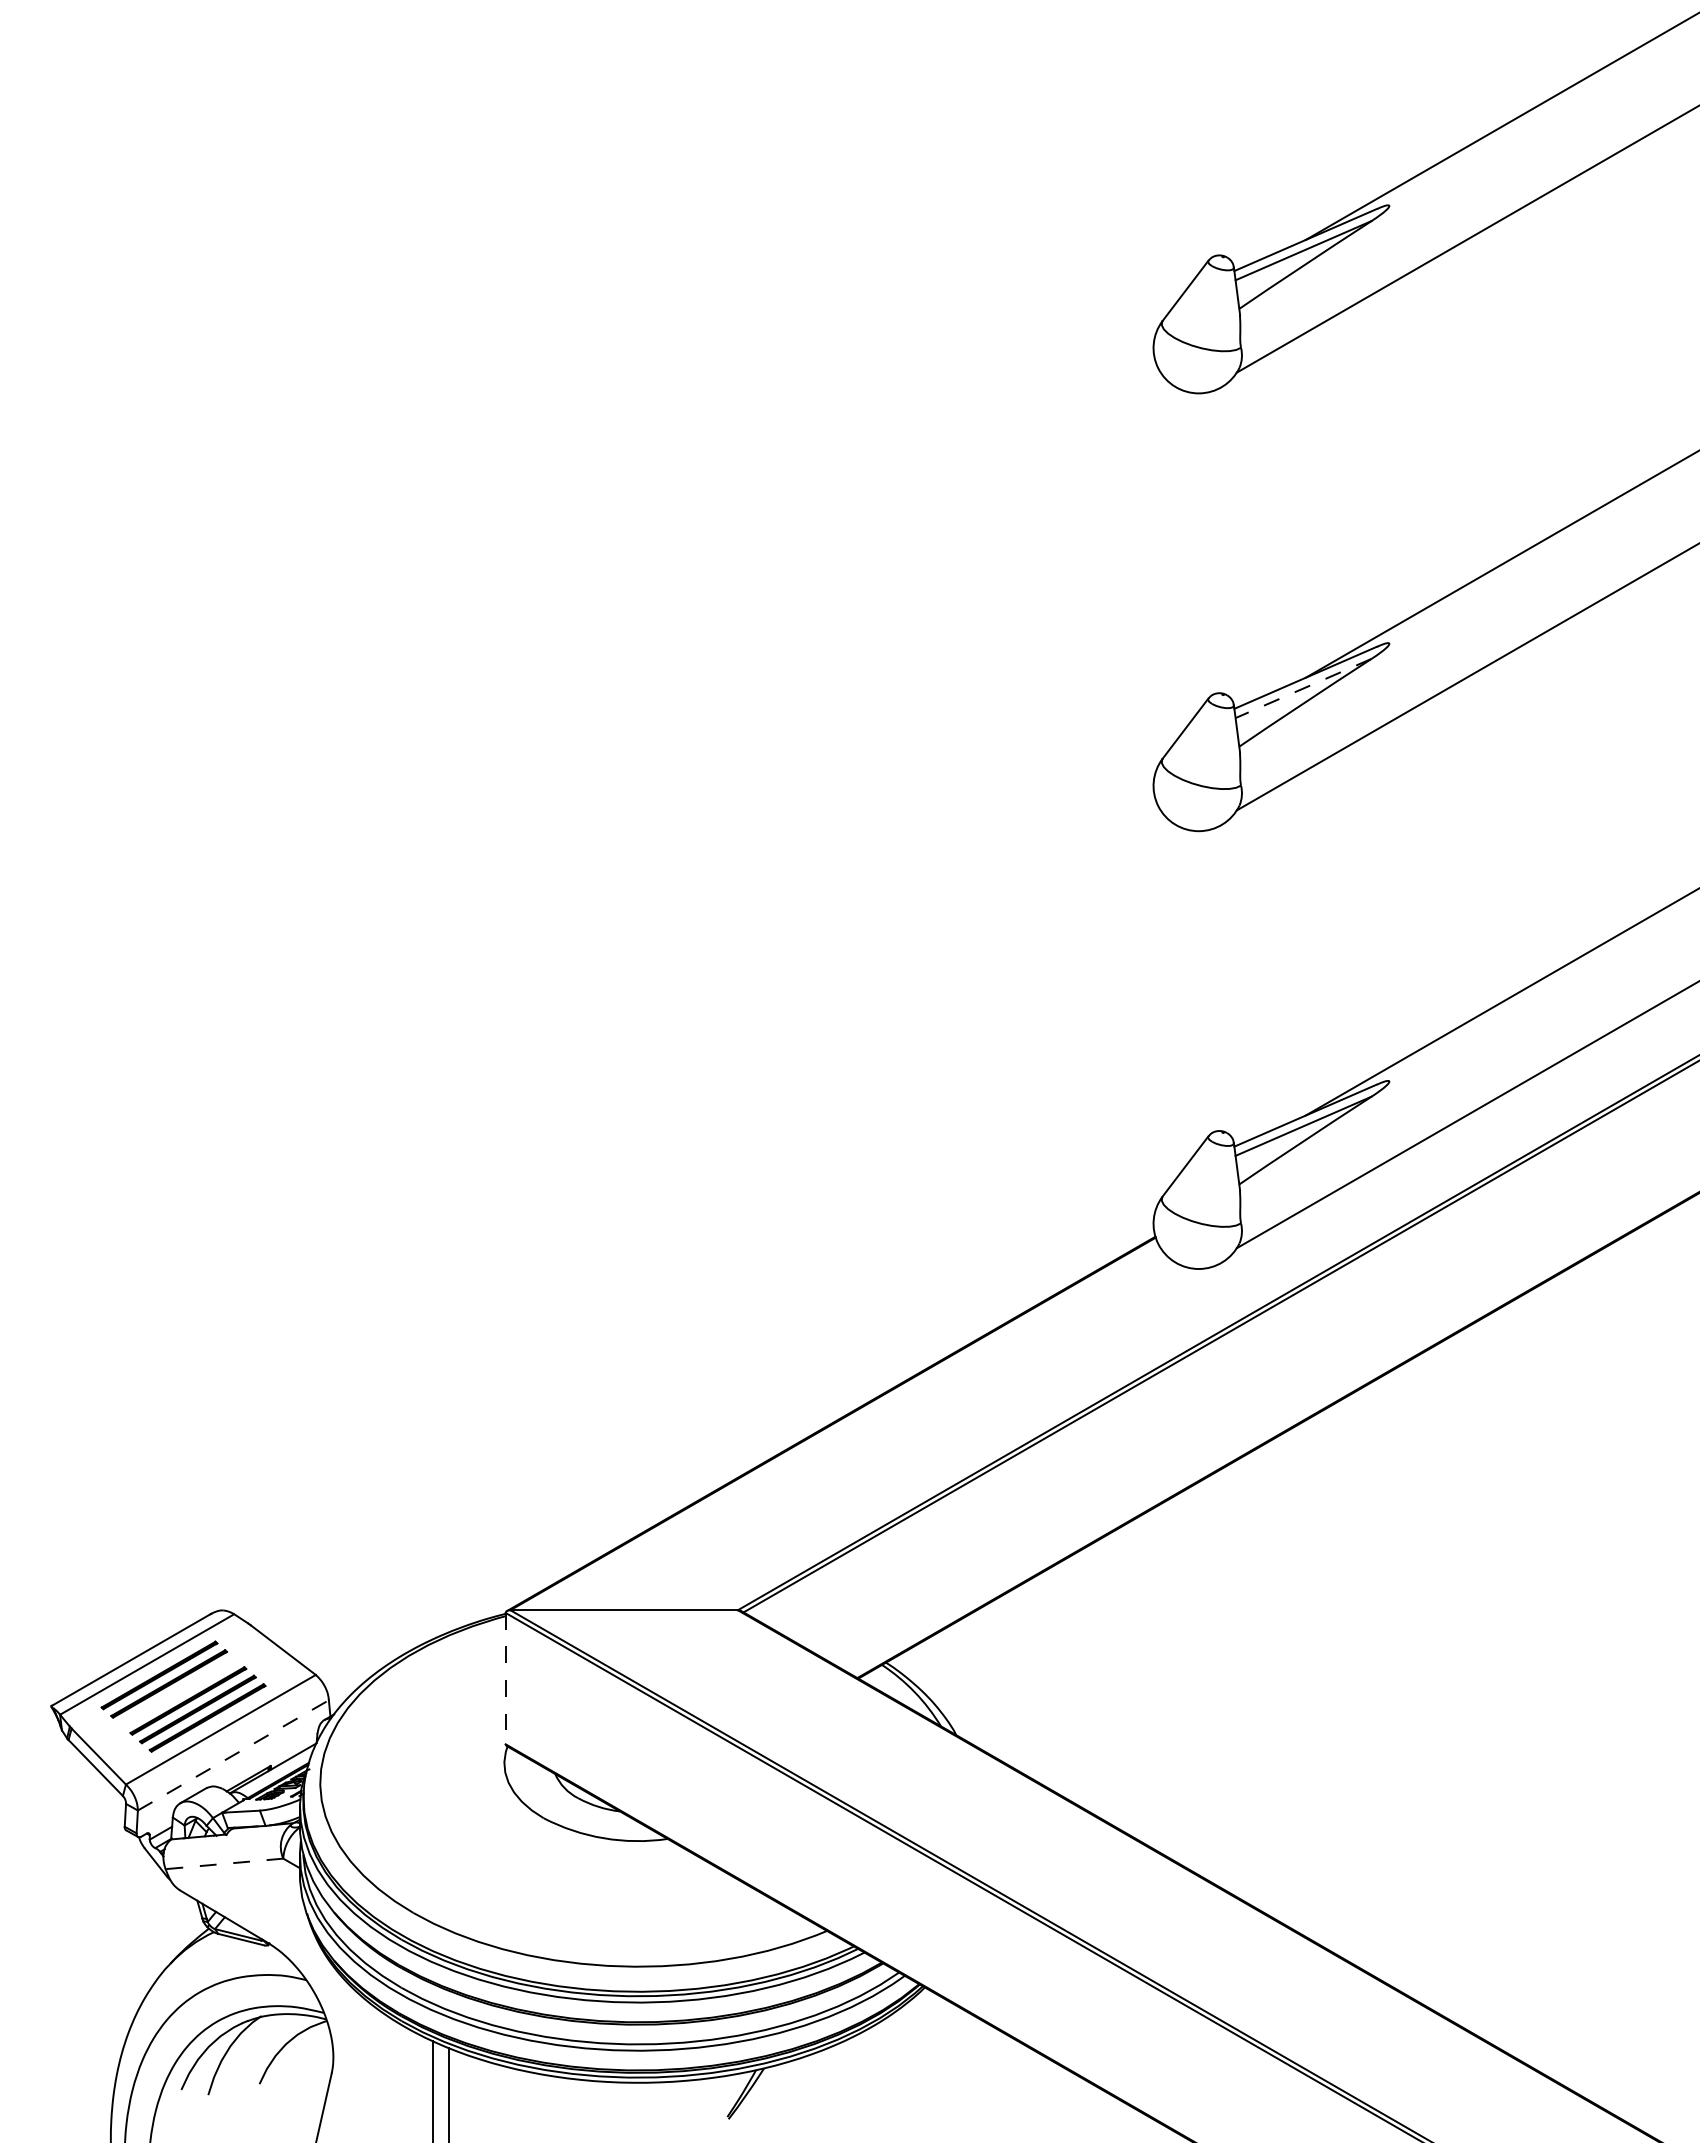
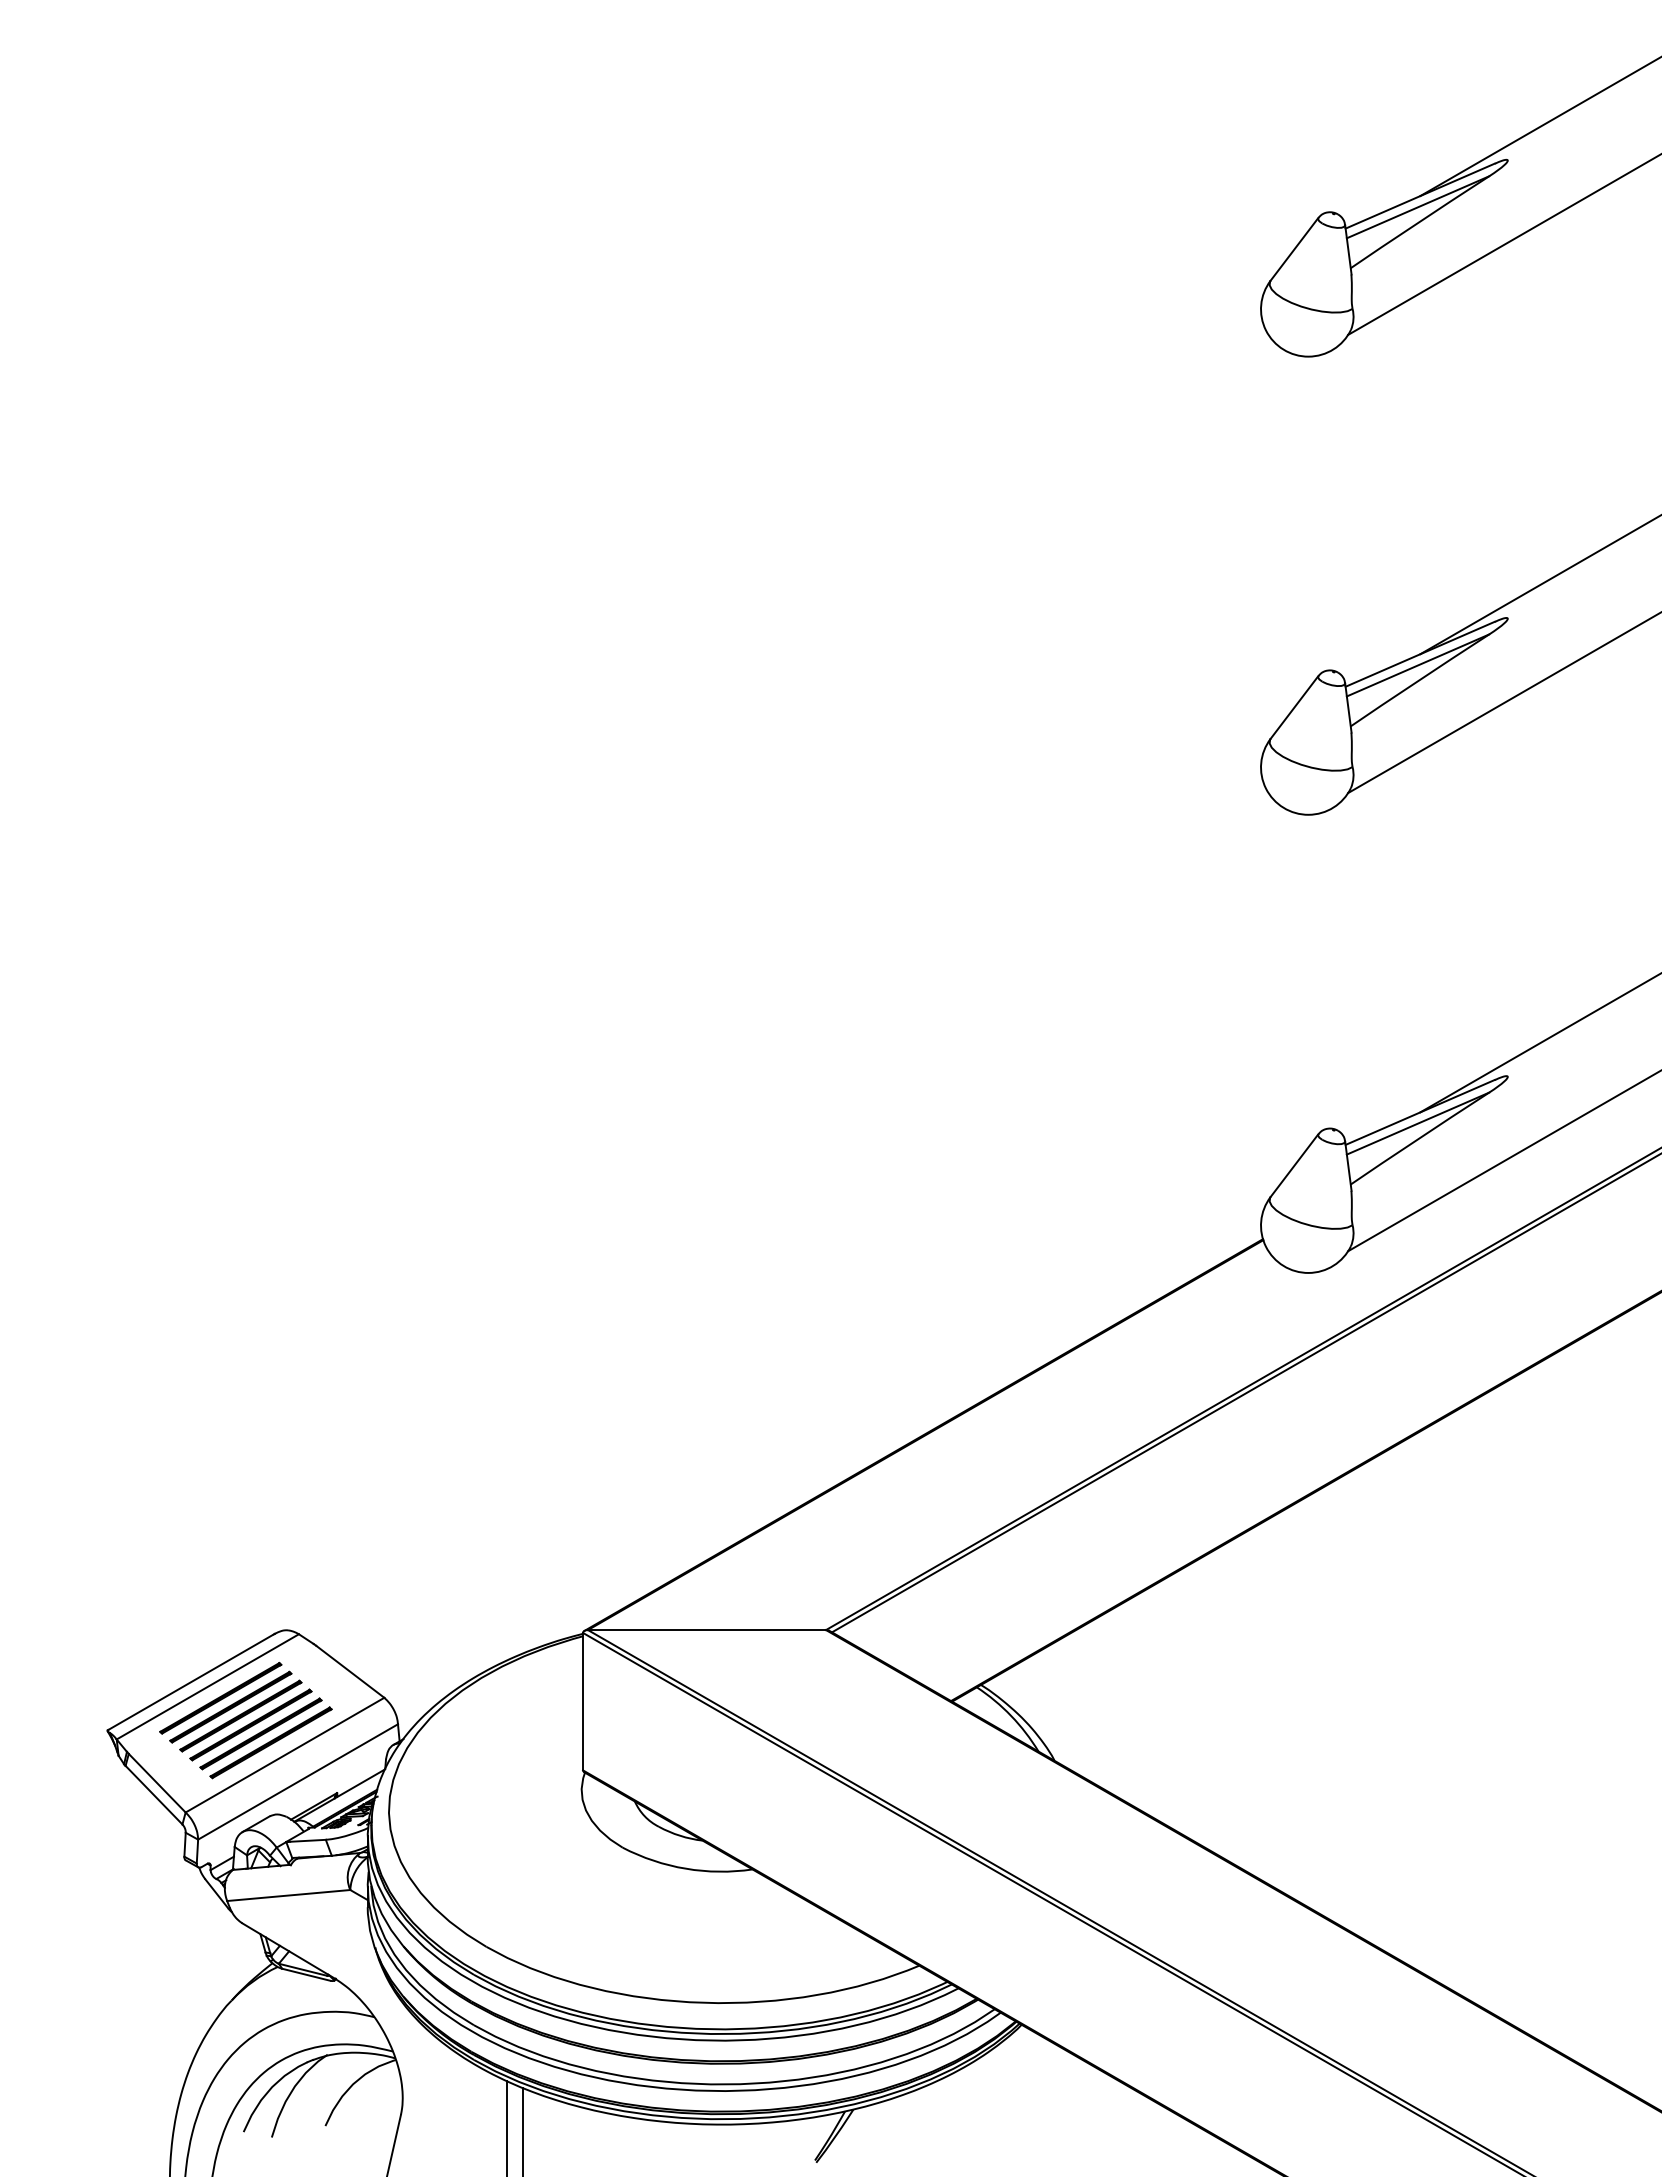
line: (1303, 688) -> (1417, 665), dashed -> solid
line: (505, 1678) -> (582, 1701), dashed -> solid
part: (178, 1692) -> (240, 1716), added
line: (233, 1755) -> (298, 1782), dashed -> solid
line: (223, 1863) -> (287, 1895), dashed -> solid

